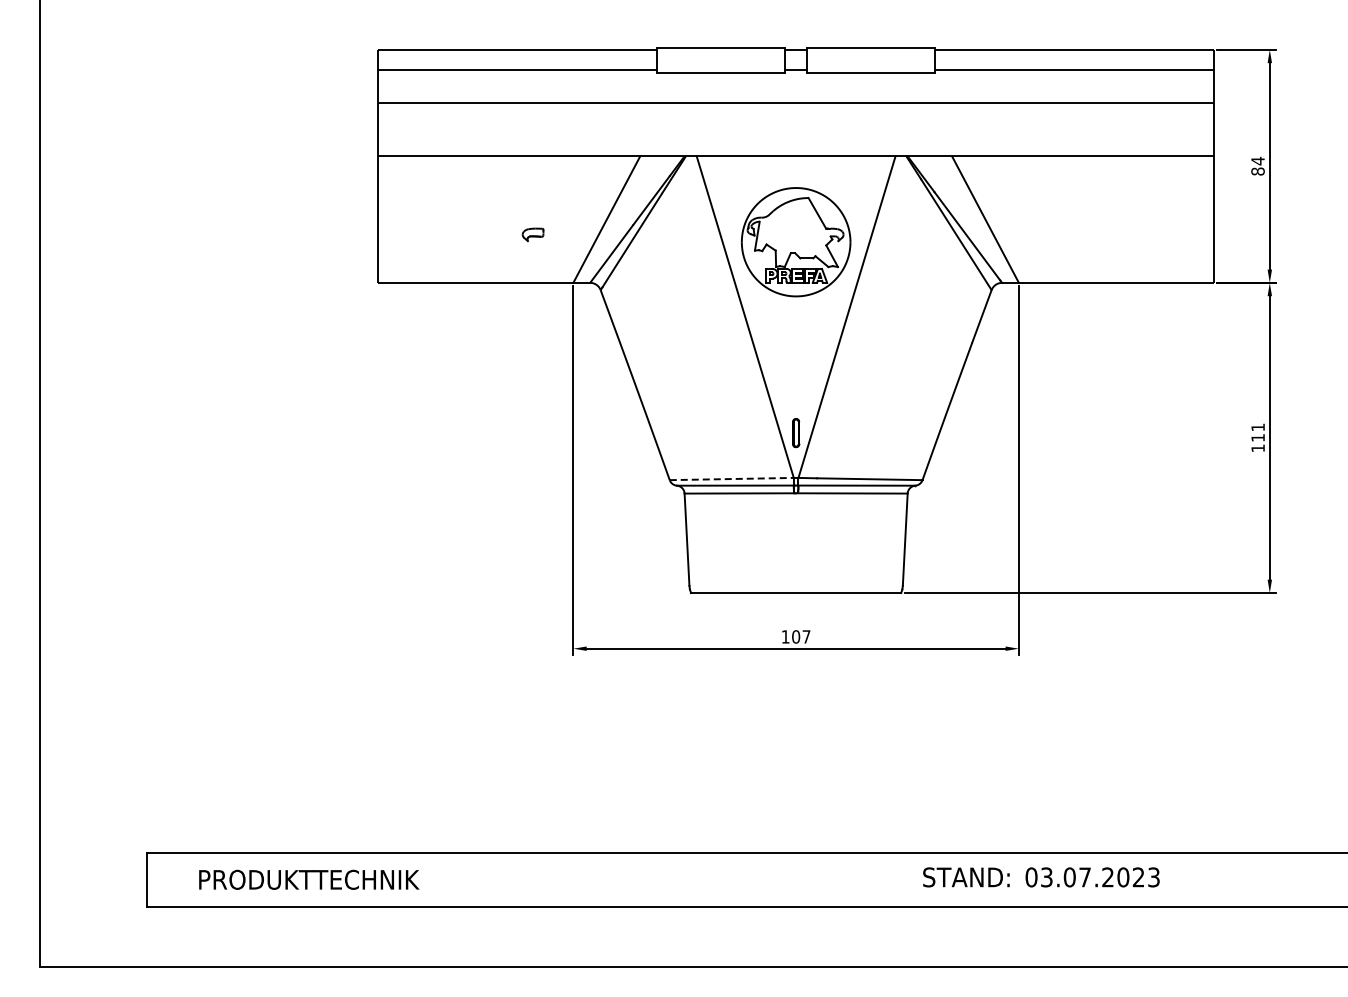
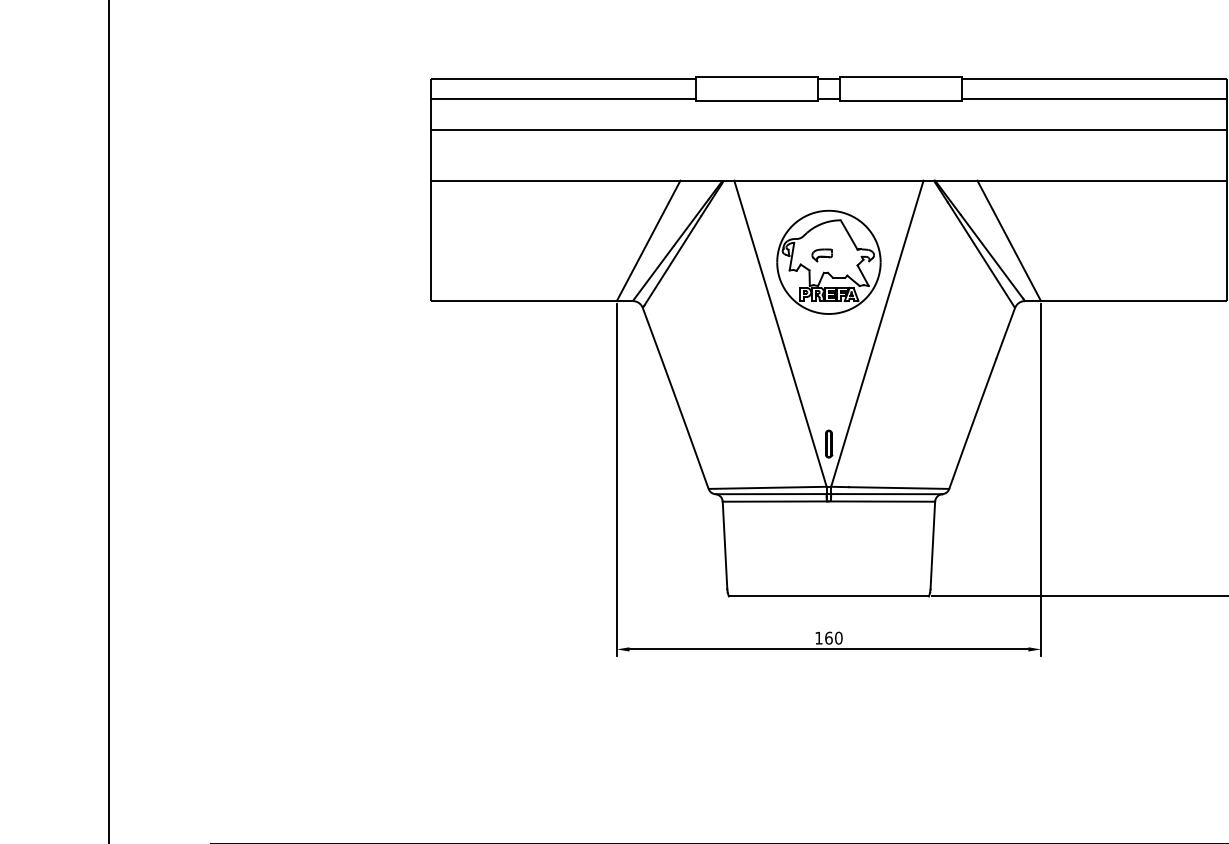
part: (532, 234) -> (821, 255), moved
line: (731, 479) -> (767, 488), dashed -> solid
text: (801, 636) -> (834, 637), 107 -> 160

